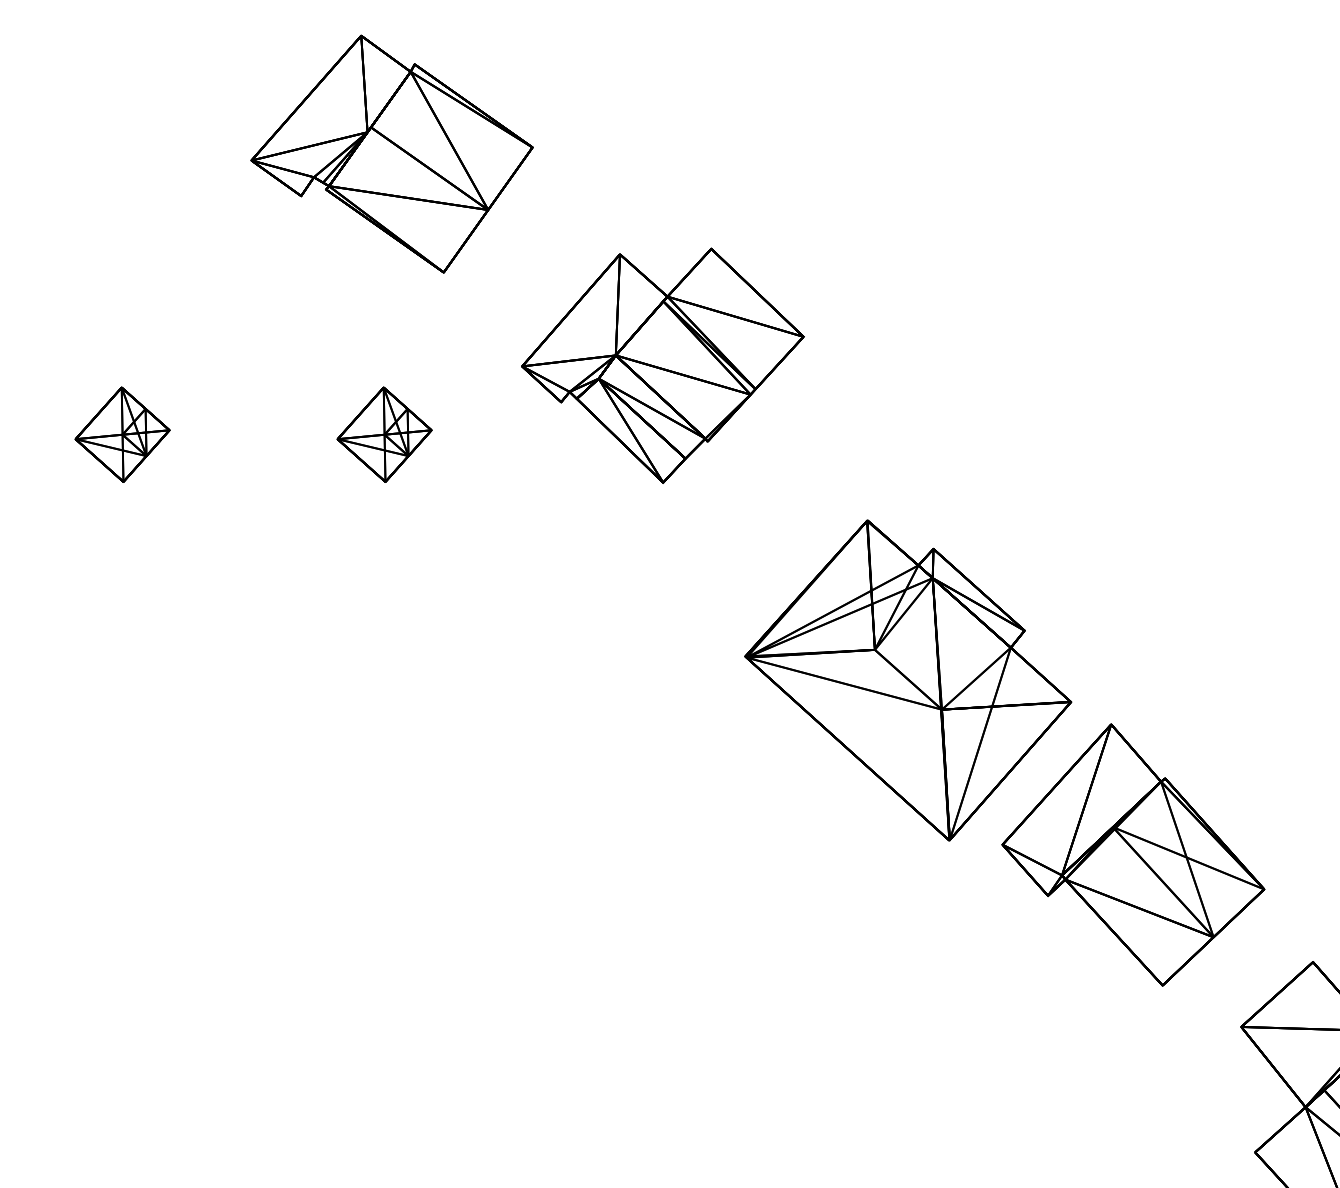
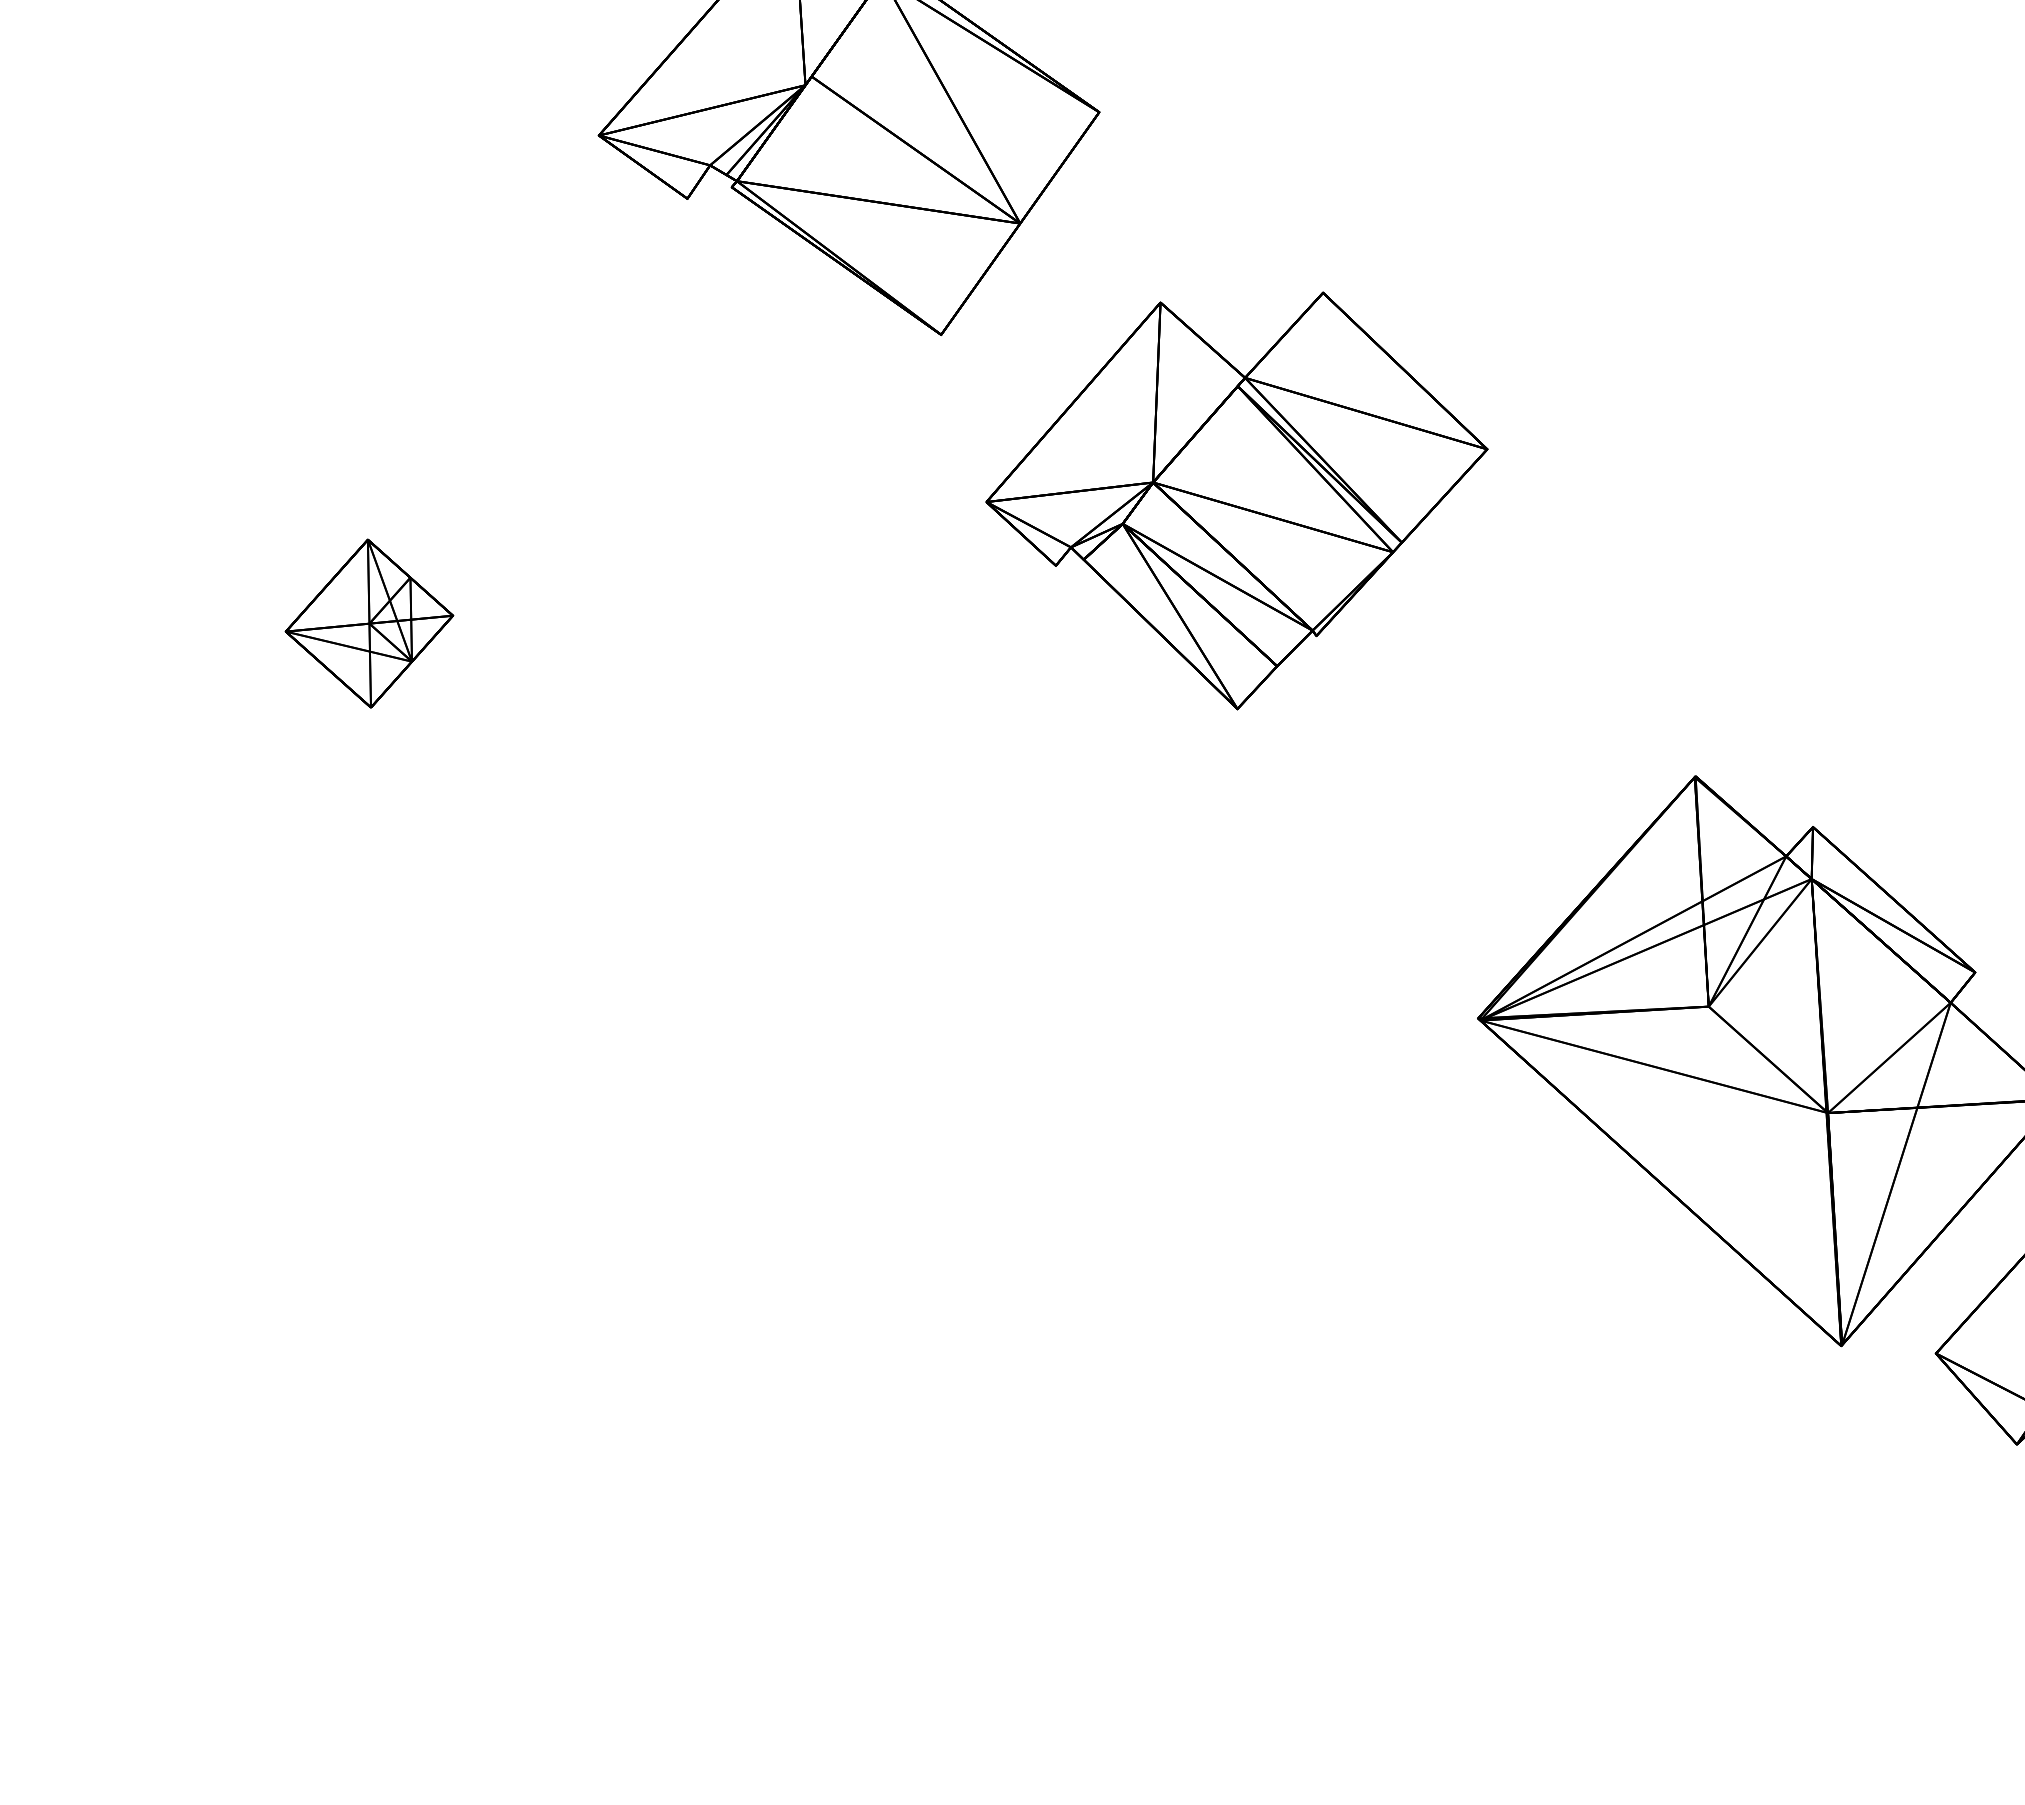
part: (662, 365) -> (1236, 500), moved
part: (384, 434) -> (835, 623), removed

